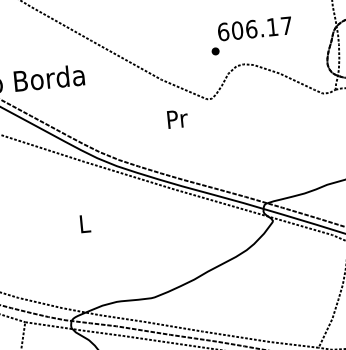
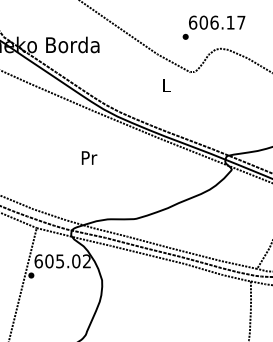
text: (250, 35) -> (213, 27), moved
text: (177, 119) -> (166, 85), Pr -> L
text: (85, 223) -> (89, 157), L -> Pr

